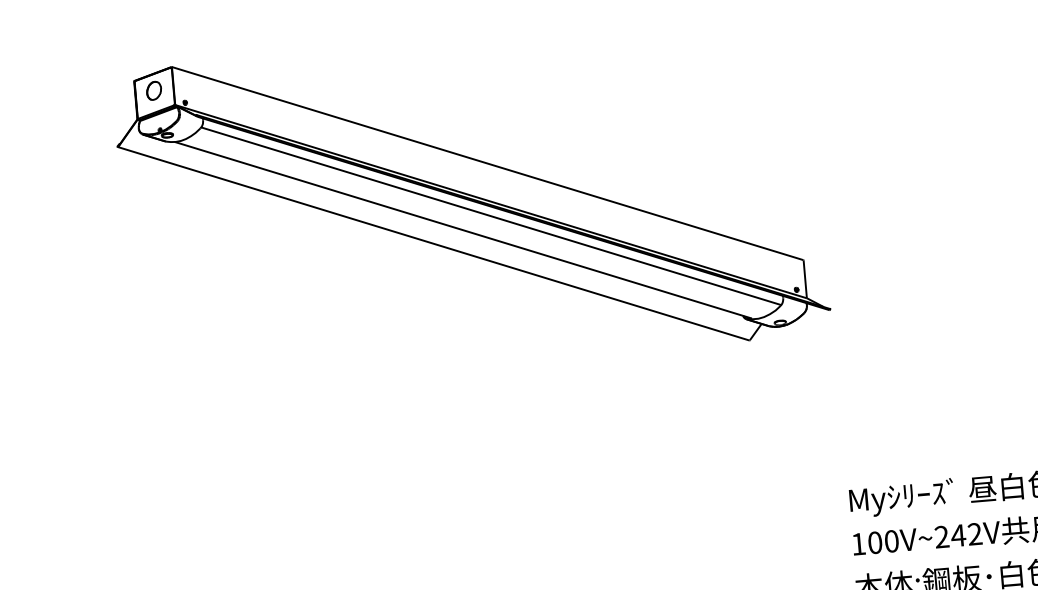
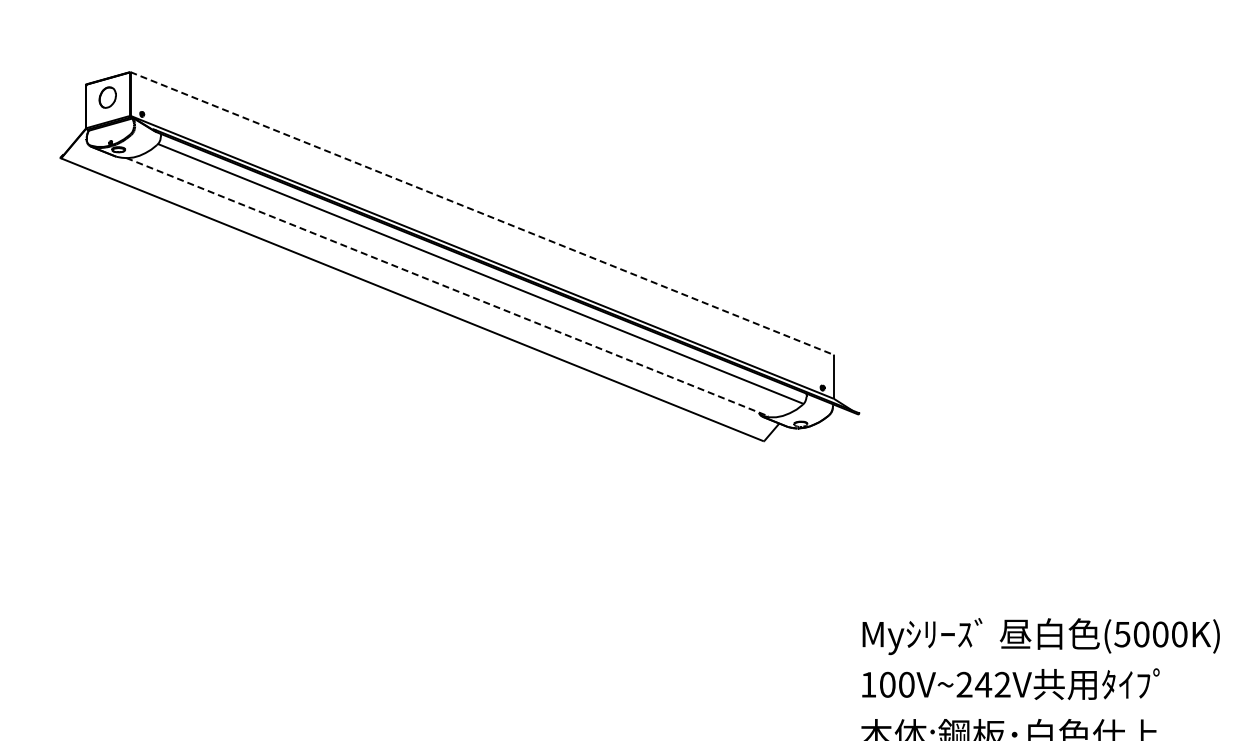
line: (487, 163) -> (481, 213), solid -> dashed
line: (463, 230) -> (447, 287), solid -> dashed

